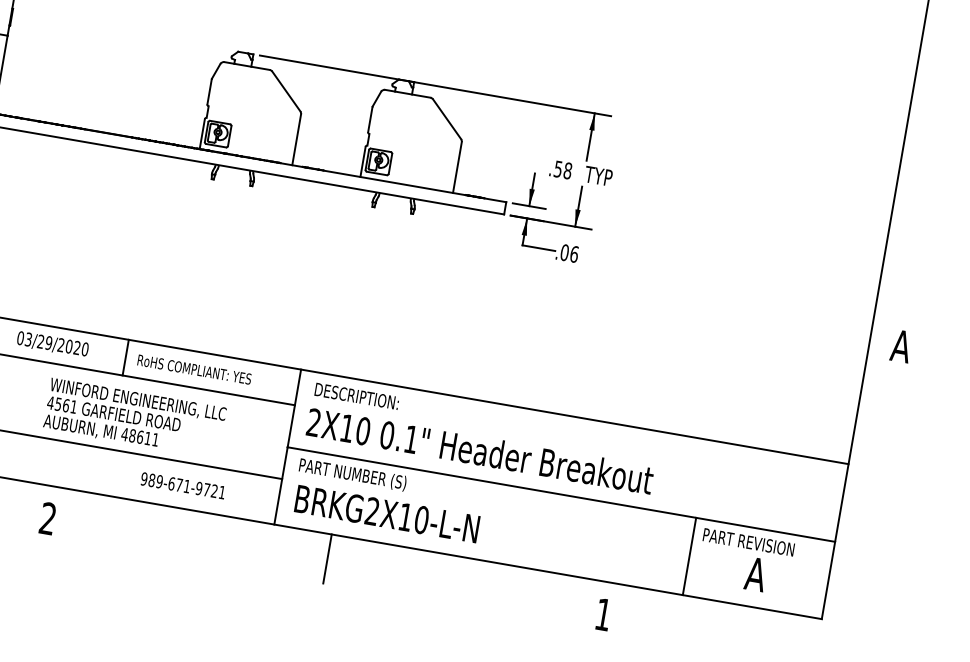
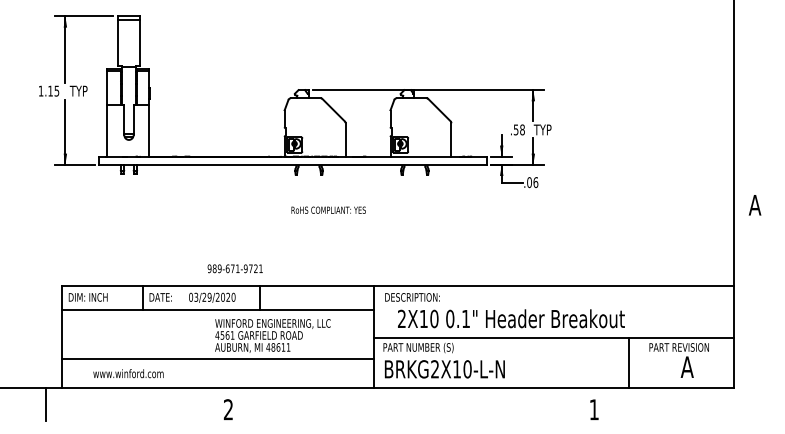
text: (194, 368) -> (328, 209), moved
text: (480, 450) -> (511, 318), moved
text: (182, 485) -> (234, 268), moved
line: (689, 555) -> (628, 362), moved
line: (327, 558) -> (411, 404), removed

